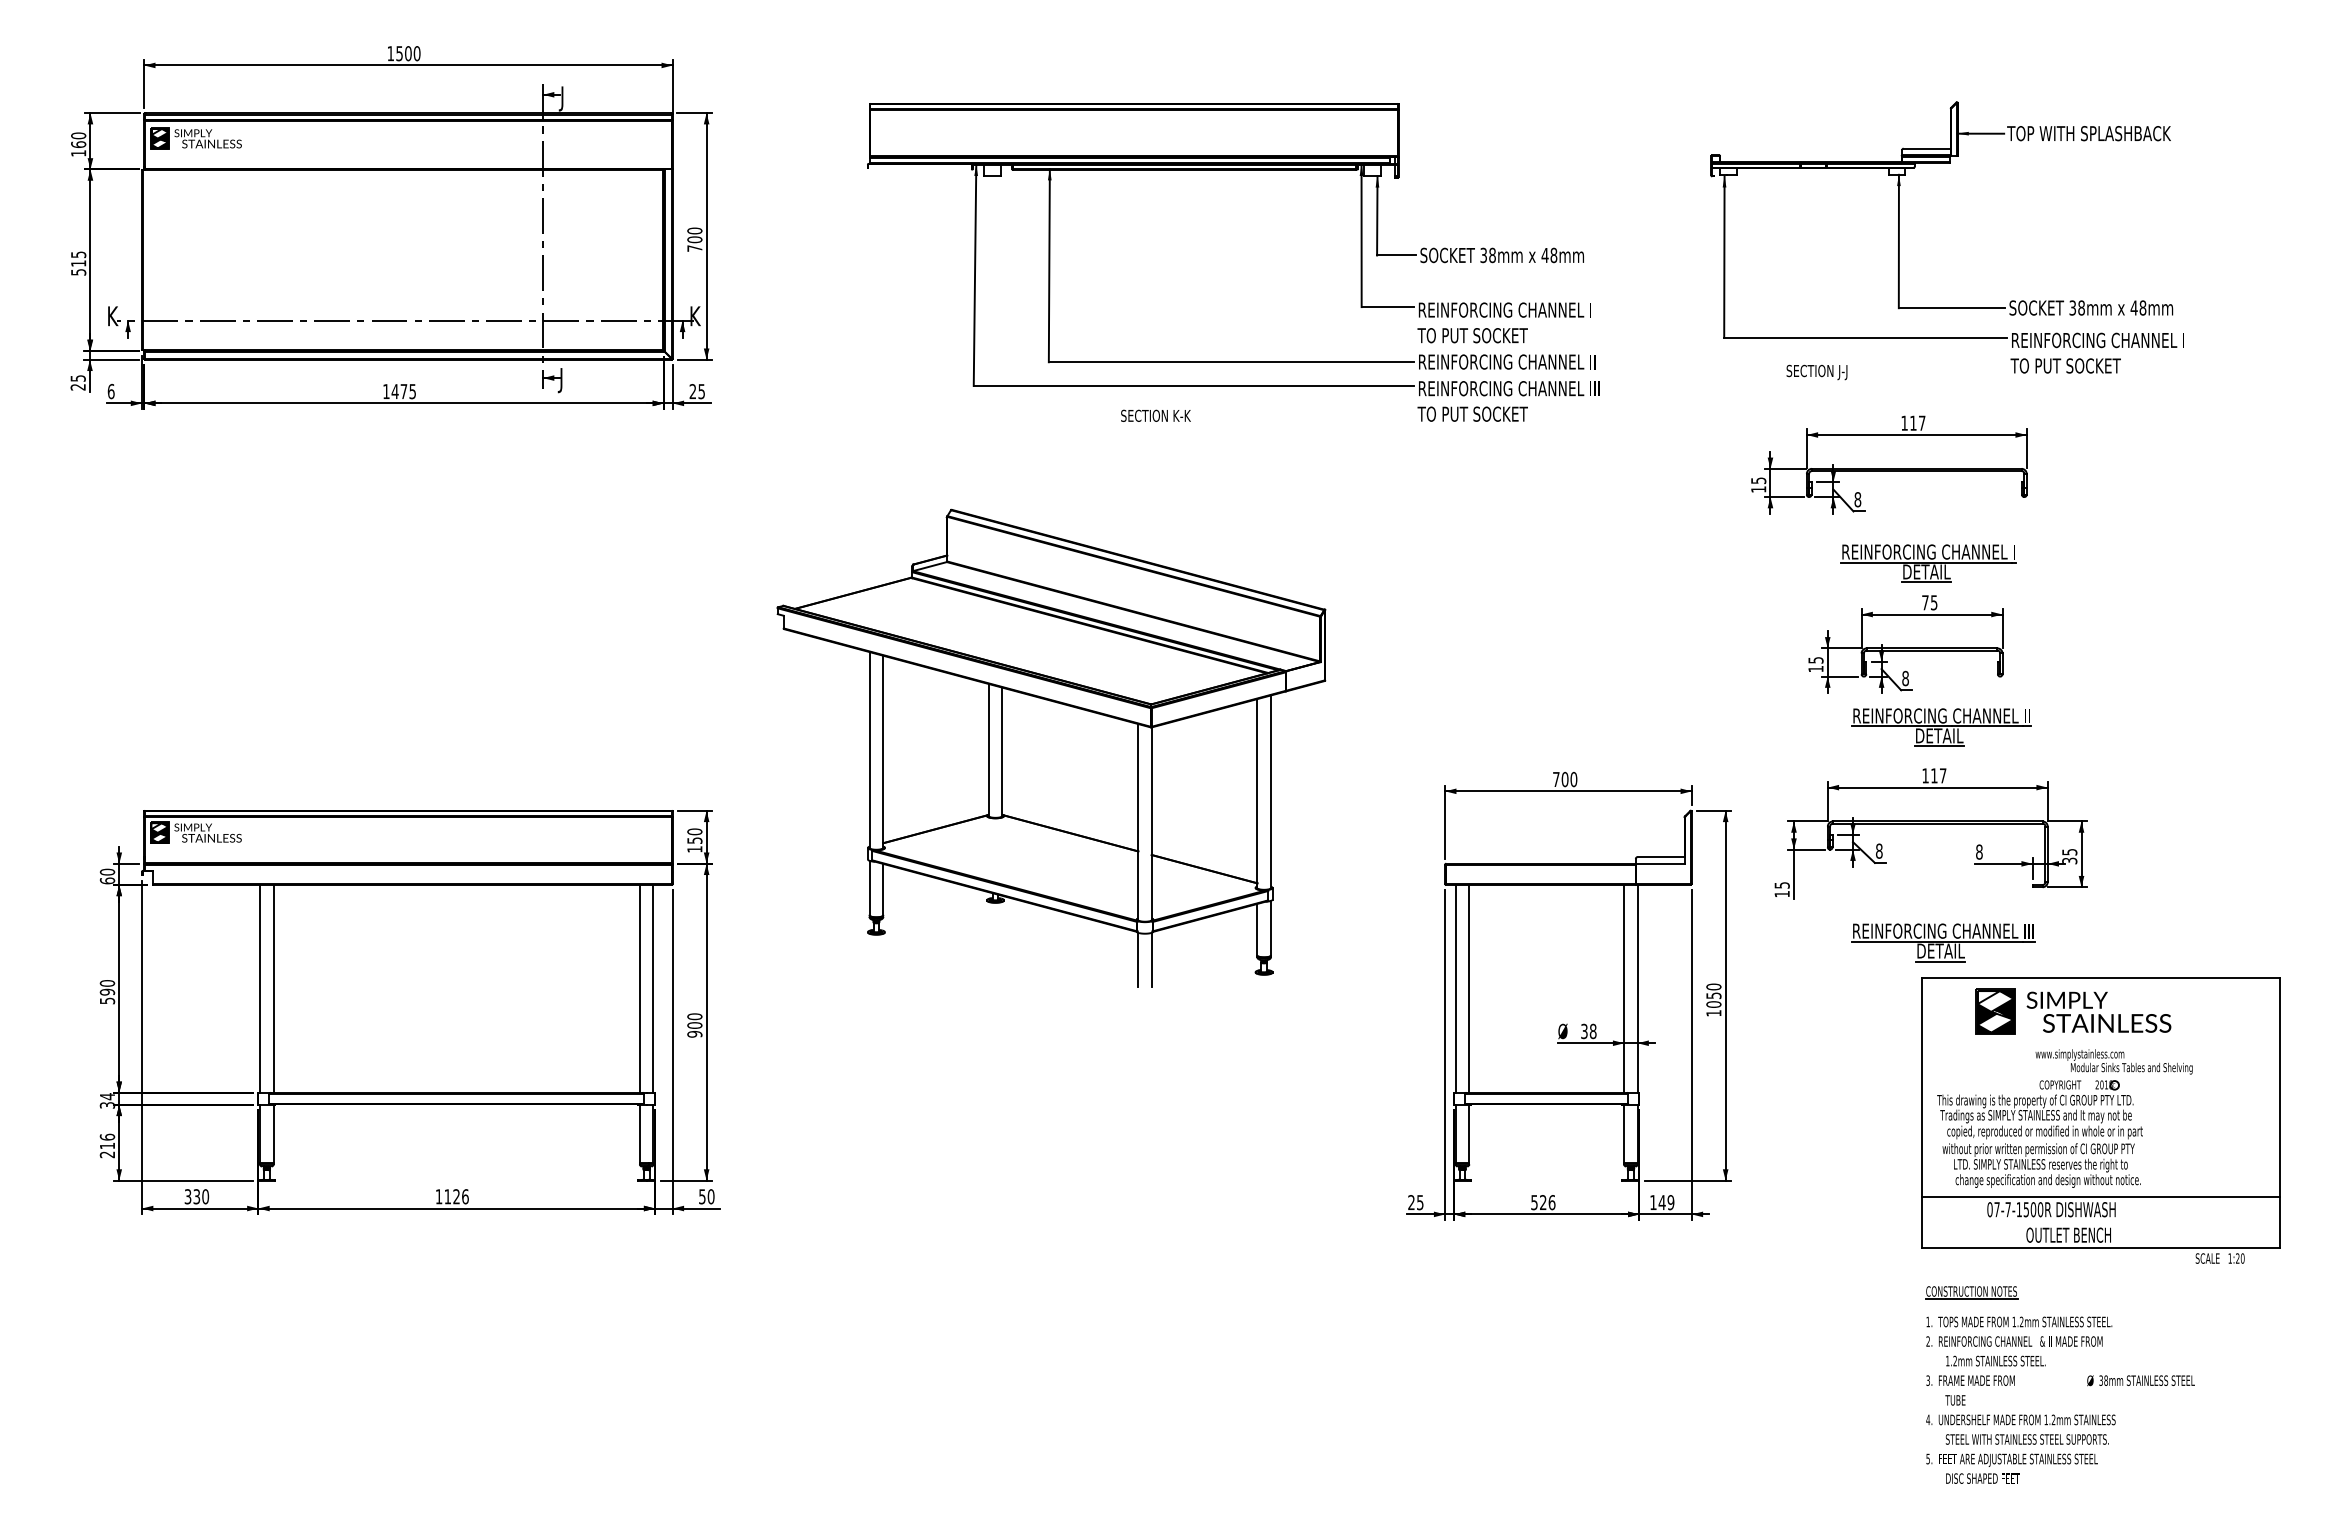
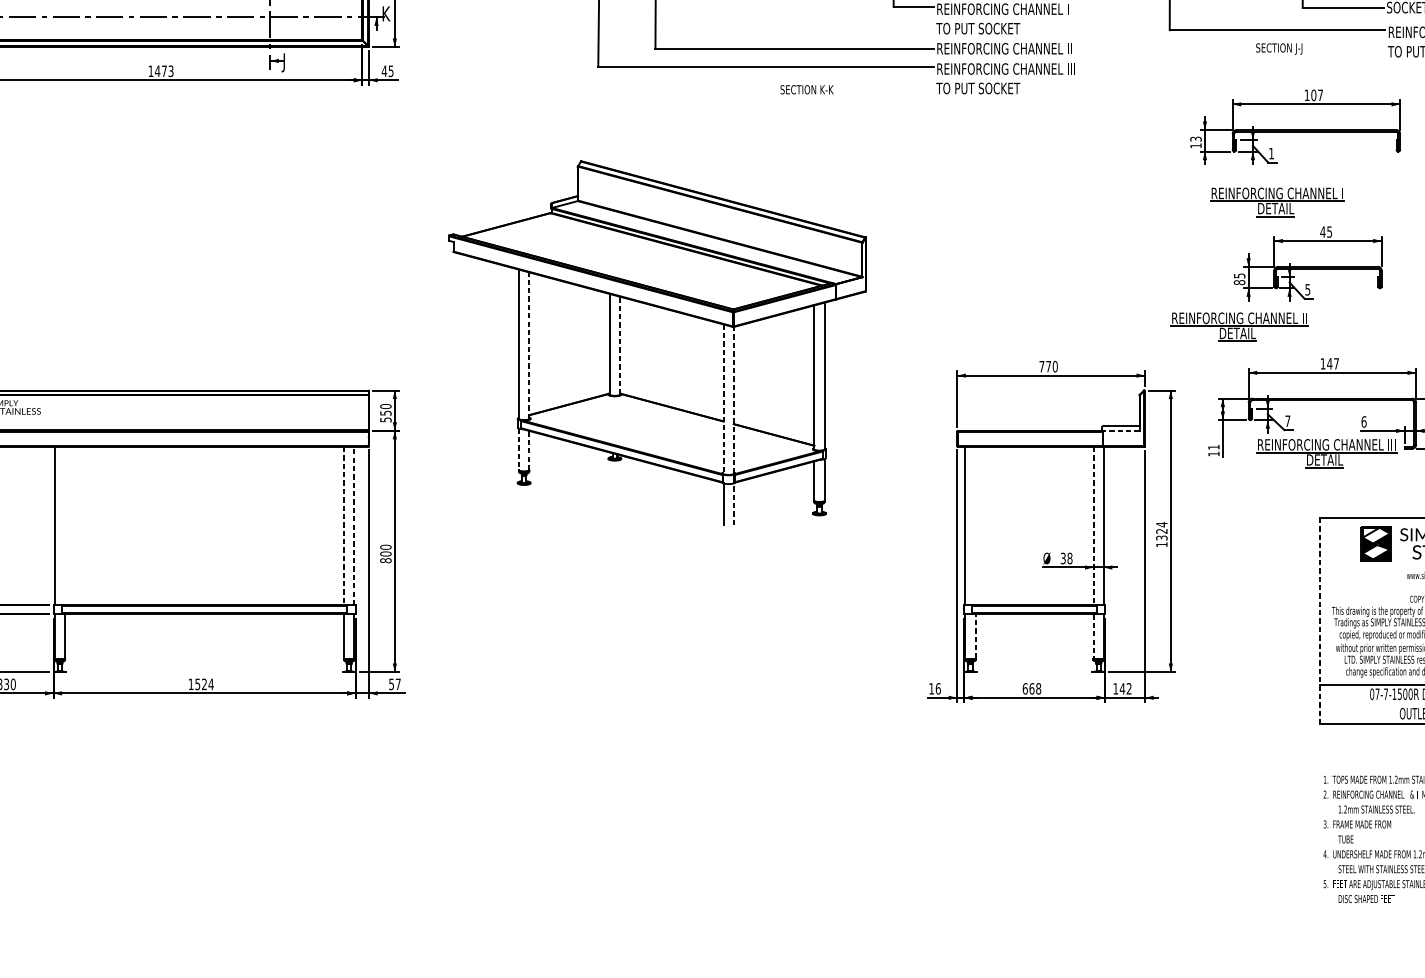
text: (1816, 372) -> (1278, 49), moved
text: (412, 391) -> (170, 71), 1475 -> 1473
text: (692, 391) -> (384, 71), 25 -> 45
text: (1155, 415) -> (806, 89), moved
text: (1913, 422) -> (1313, 94), 117 -> 107
text: (1758, 480) -> (1195, 138), 15 -> 13
text: (1857, 499) -> (1271, 153), 8 -> 1
part: (1928, 563) -> (1277, 202), moved
text: (1924, 602) -> (1322, 231), 75 -> 45
text: (1815, 668) -> (1239, 282), 15 -> 85
text: (1905, 678) -> (1307, 289), 8 -> 5
part: (1941, 727) -> (1239, 327), moved
line: (883, 751) -> (529, 345), solid -> dashed
line: (1002, 751) -> (620, 345), solid -> dashed
text: (1933, 775) -> (1329, 363), 117 -> 147
text: (1564, 779) -> (1048, 366), 700 -> 770
line: (1138, 822) -> (723, 399), solid -> dashed
line: (1151, 823) -> (733, 400), solid -> dashed
text: (694, 849) -> (385, 419), 150 -> 550
text: (1879, 850) -> (1288, 420), 8 -> 7
text: (1979, 851) -> (1364, 421), 8 -> 6
line: (1659, 863) -> (1120, 430), solid -> dashed
text: (1781, 885) -> (1213, 447), 15 -> 11
line: (869, 888) -> (518, 449), solid -> dashed
line: (883, 889) -> (529, 450), solid -> dashed
part: (1943, 942) -> (1326, 453), moved
line: (1151, 959) -> (733, 503), solid -> dashed
line: (273, 988) -> (65, 525), removed
line: (640, 988) -> (344, 525), solid -> dashed
line: (653, 988) -> (354, 525), solid -> dashed
line: (1469, 988) -> (975, 525), removed
line: (1624, 988) -> (1093, 525), solid -> dashed
text: (1713, 995) -> (1161, 531), 1050 -> 1324
text: (694, 1033) -> (385, 560), 900 -> 800
line: (1921, 1113) -> (1319, 620), solid -> dashed
line: (1469, 1133) -> (975, 636), solid -> dashed
line: (1624, 1134) -> (1093, 636), solid -> dashed
text: (456, 1196) -> (204, 684), 1126 -> 1524
text: (710, 1196) -> (397, 684), 50 -> 57
text: (1415, 1202) -> (934, 688), 25 -> 16
text: (1543, 1202) -> (1032, 688), 526 -> 668
text: (1670, 1202) -> (1128, 688), 149 -> 142
part: (1971, 1292) -> (1358, 757), removed

